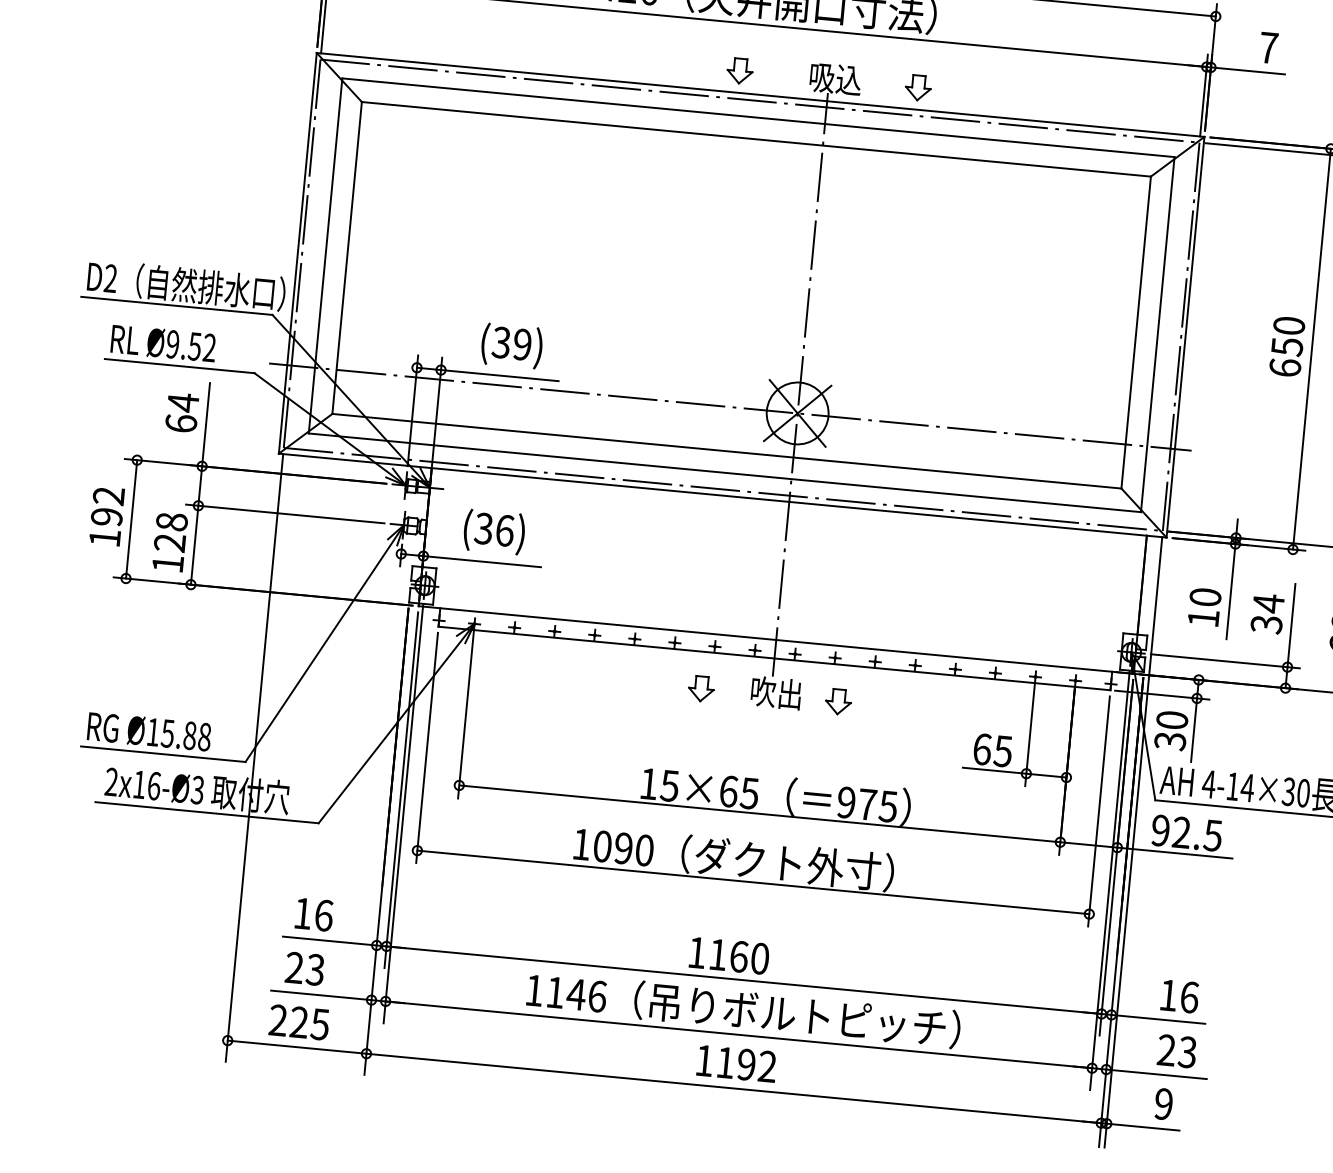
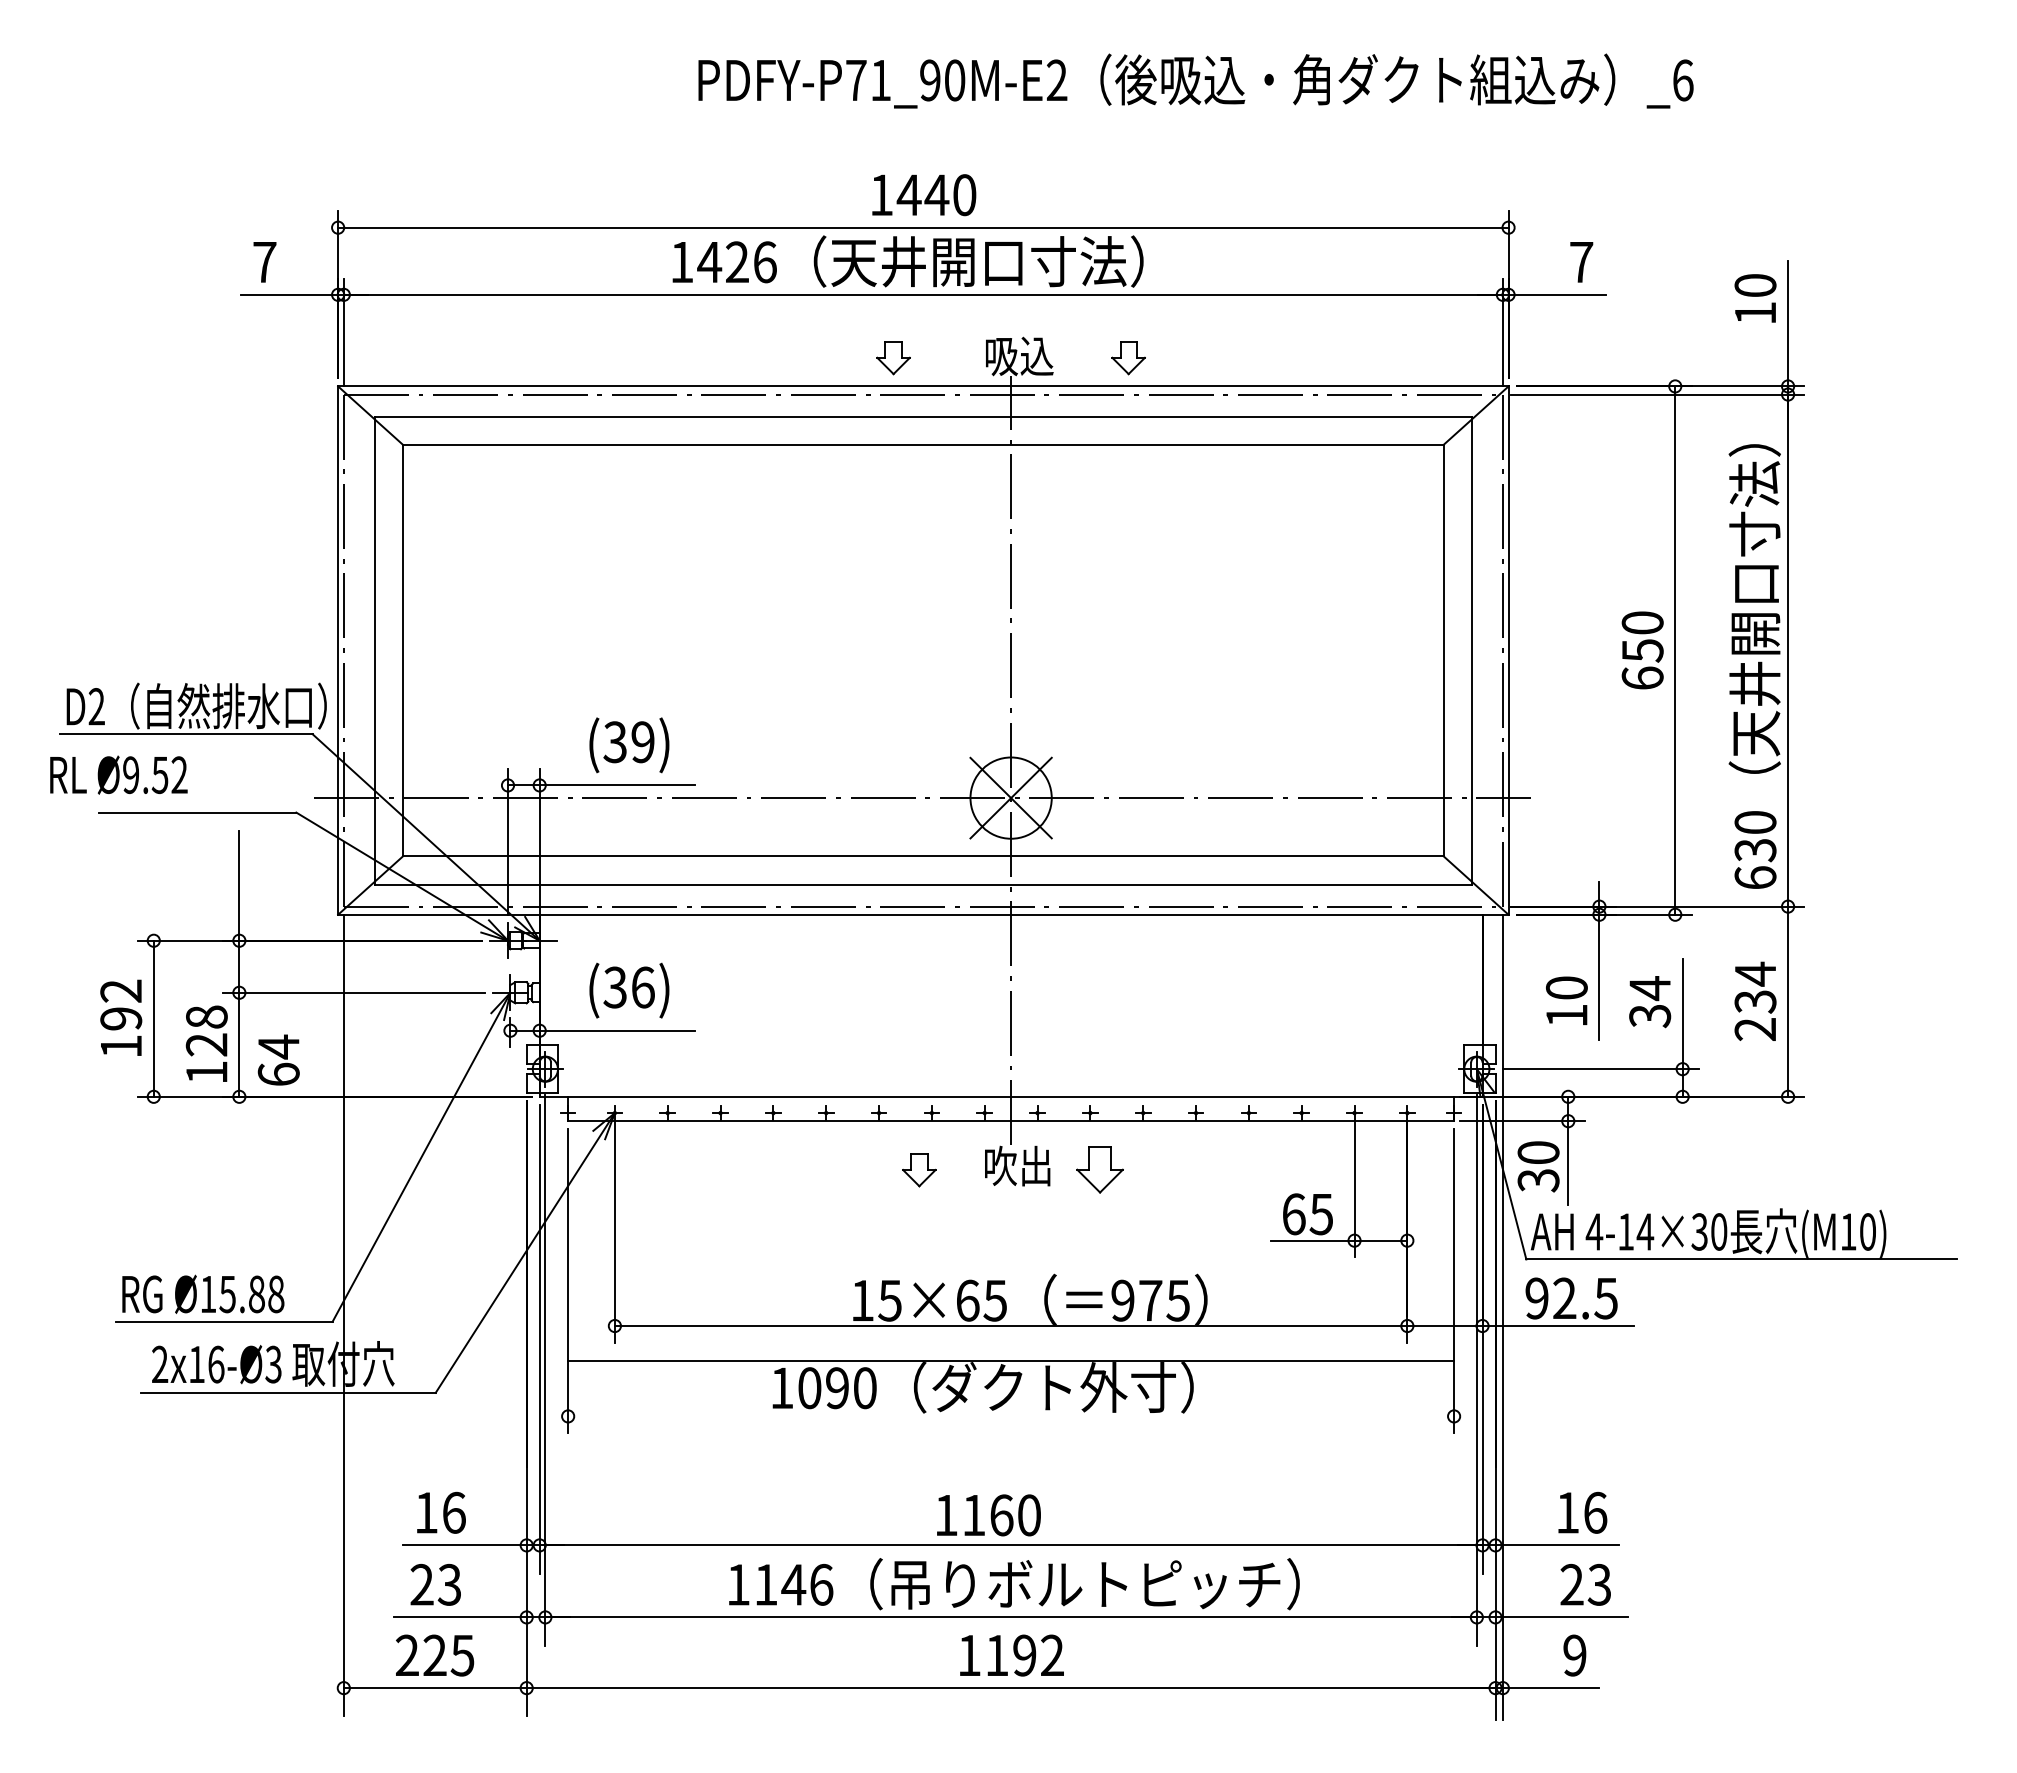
text: (163, 343) -> (118, 774), moved
text: (182, 412) -> (278, 1059), moved
part: (838, 702) -> (1100, 1170), size x1.4
line: (753, 882) -> (1011, 1361), moved

